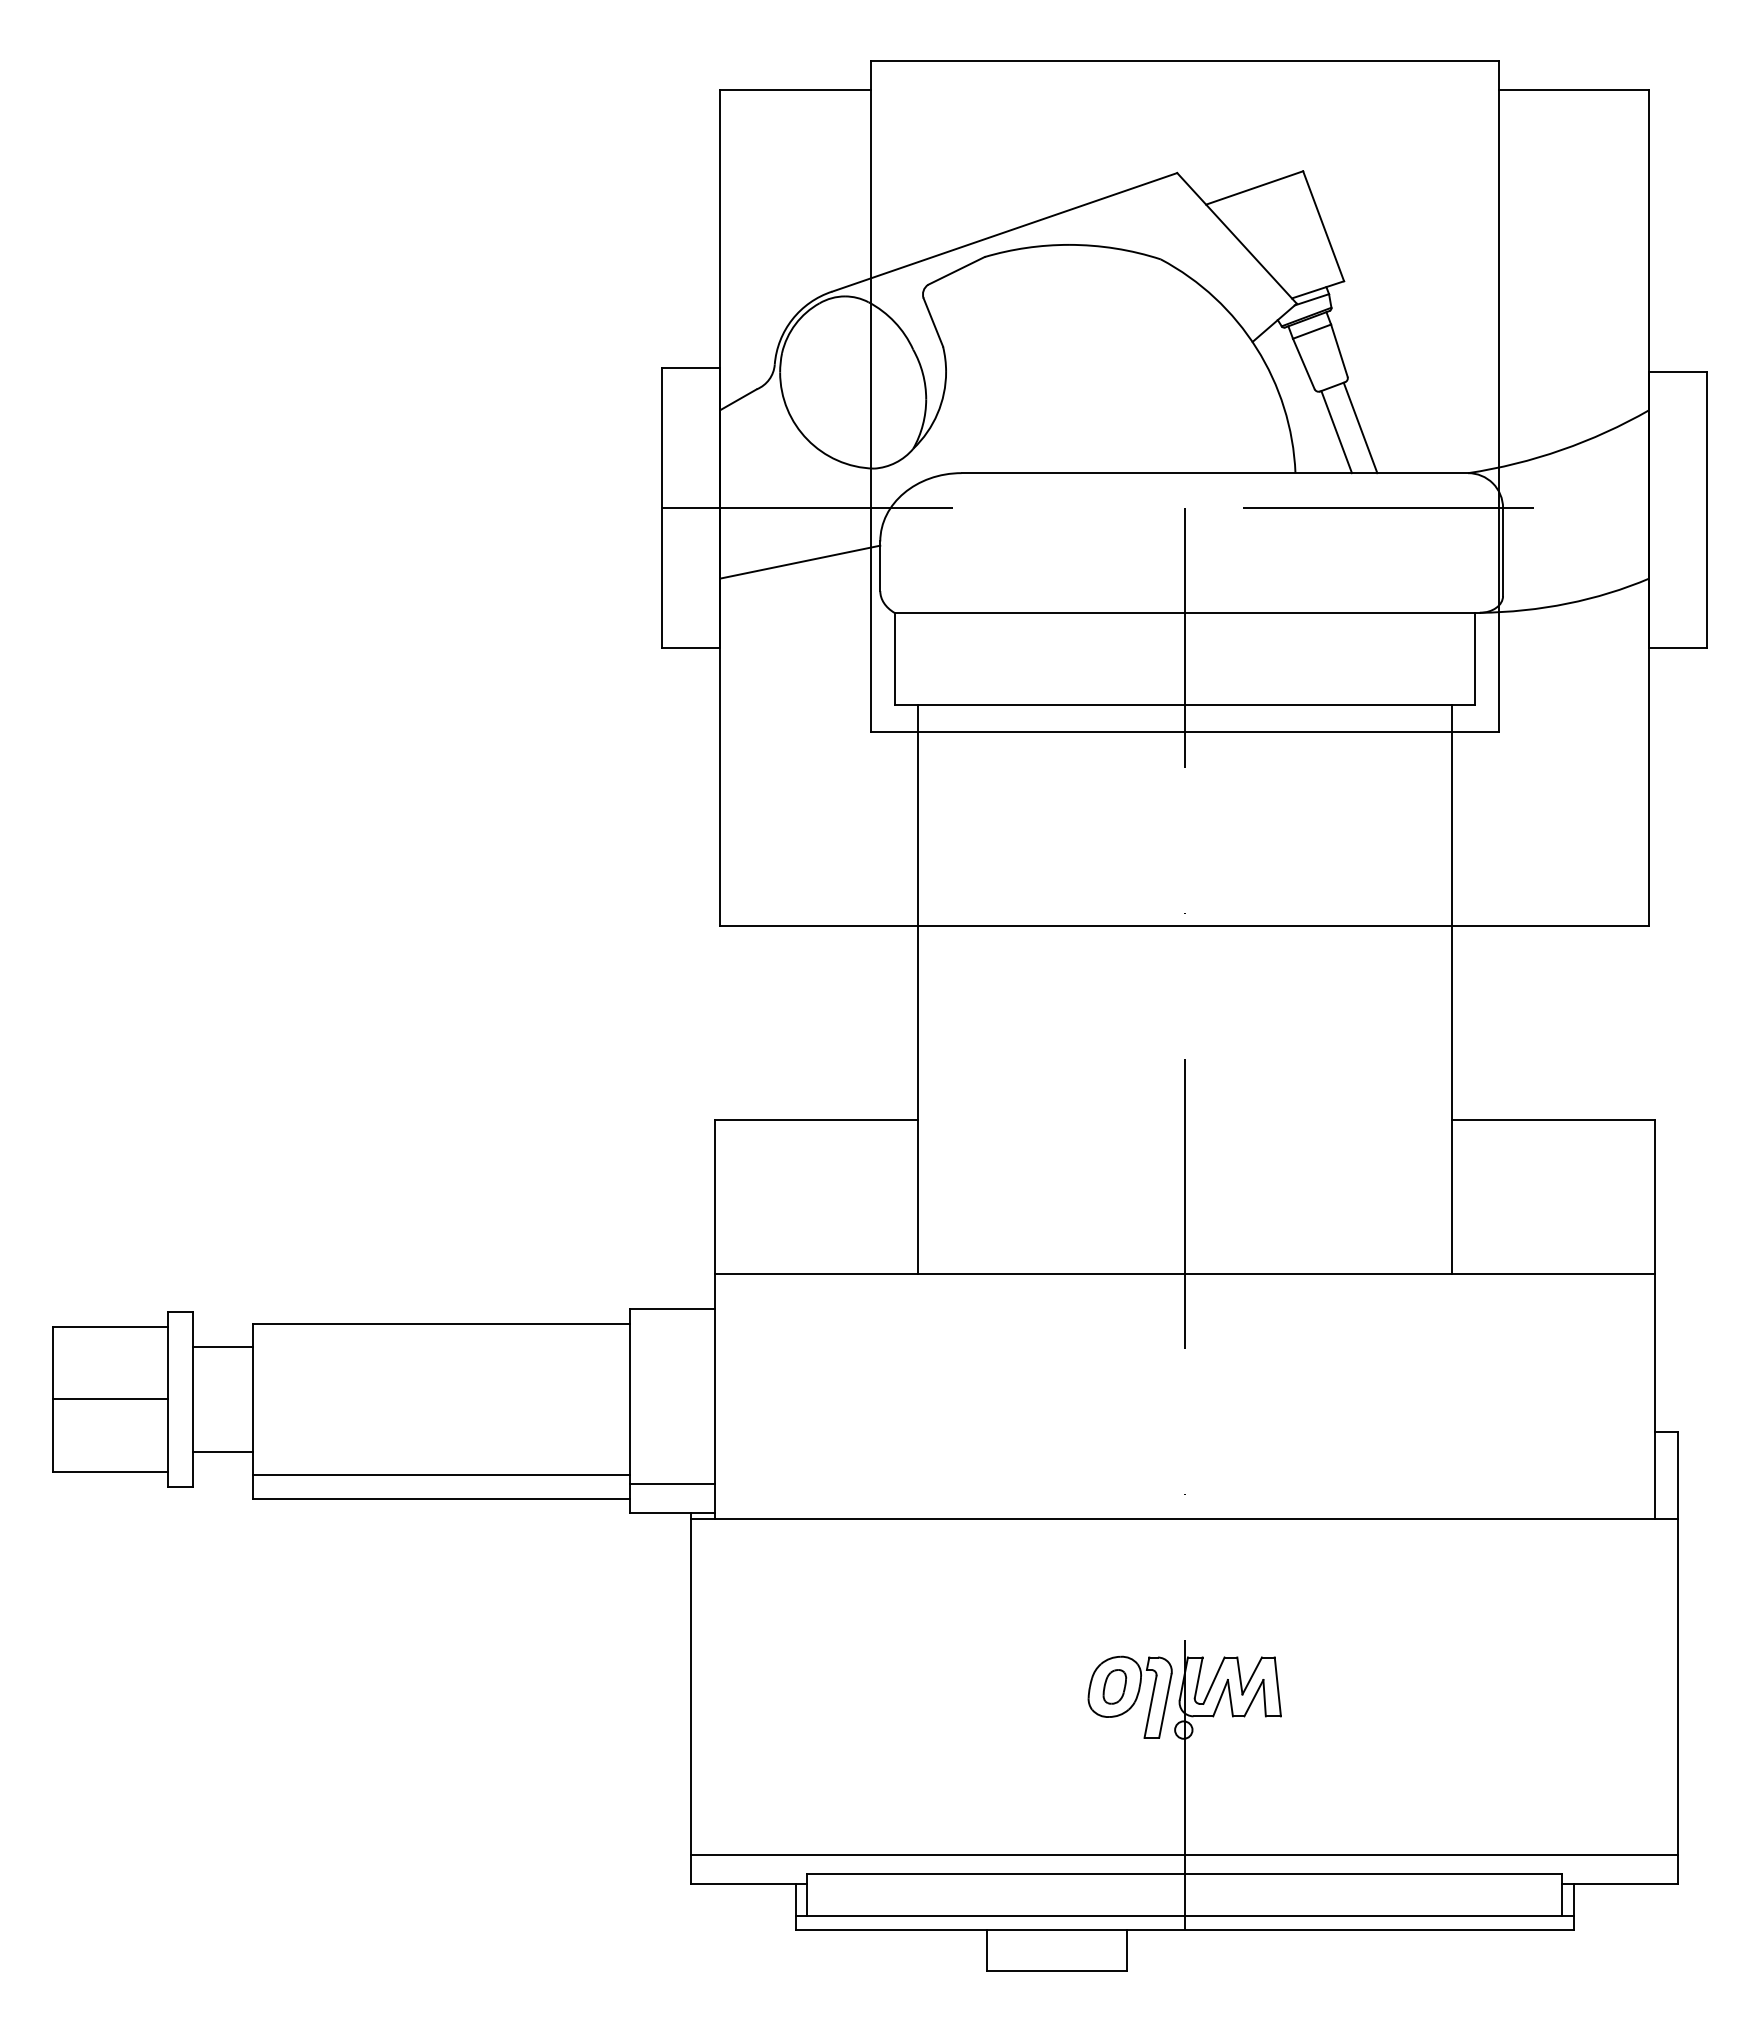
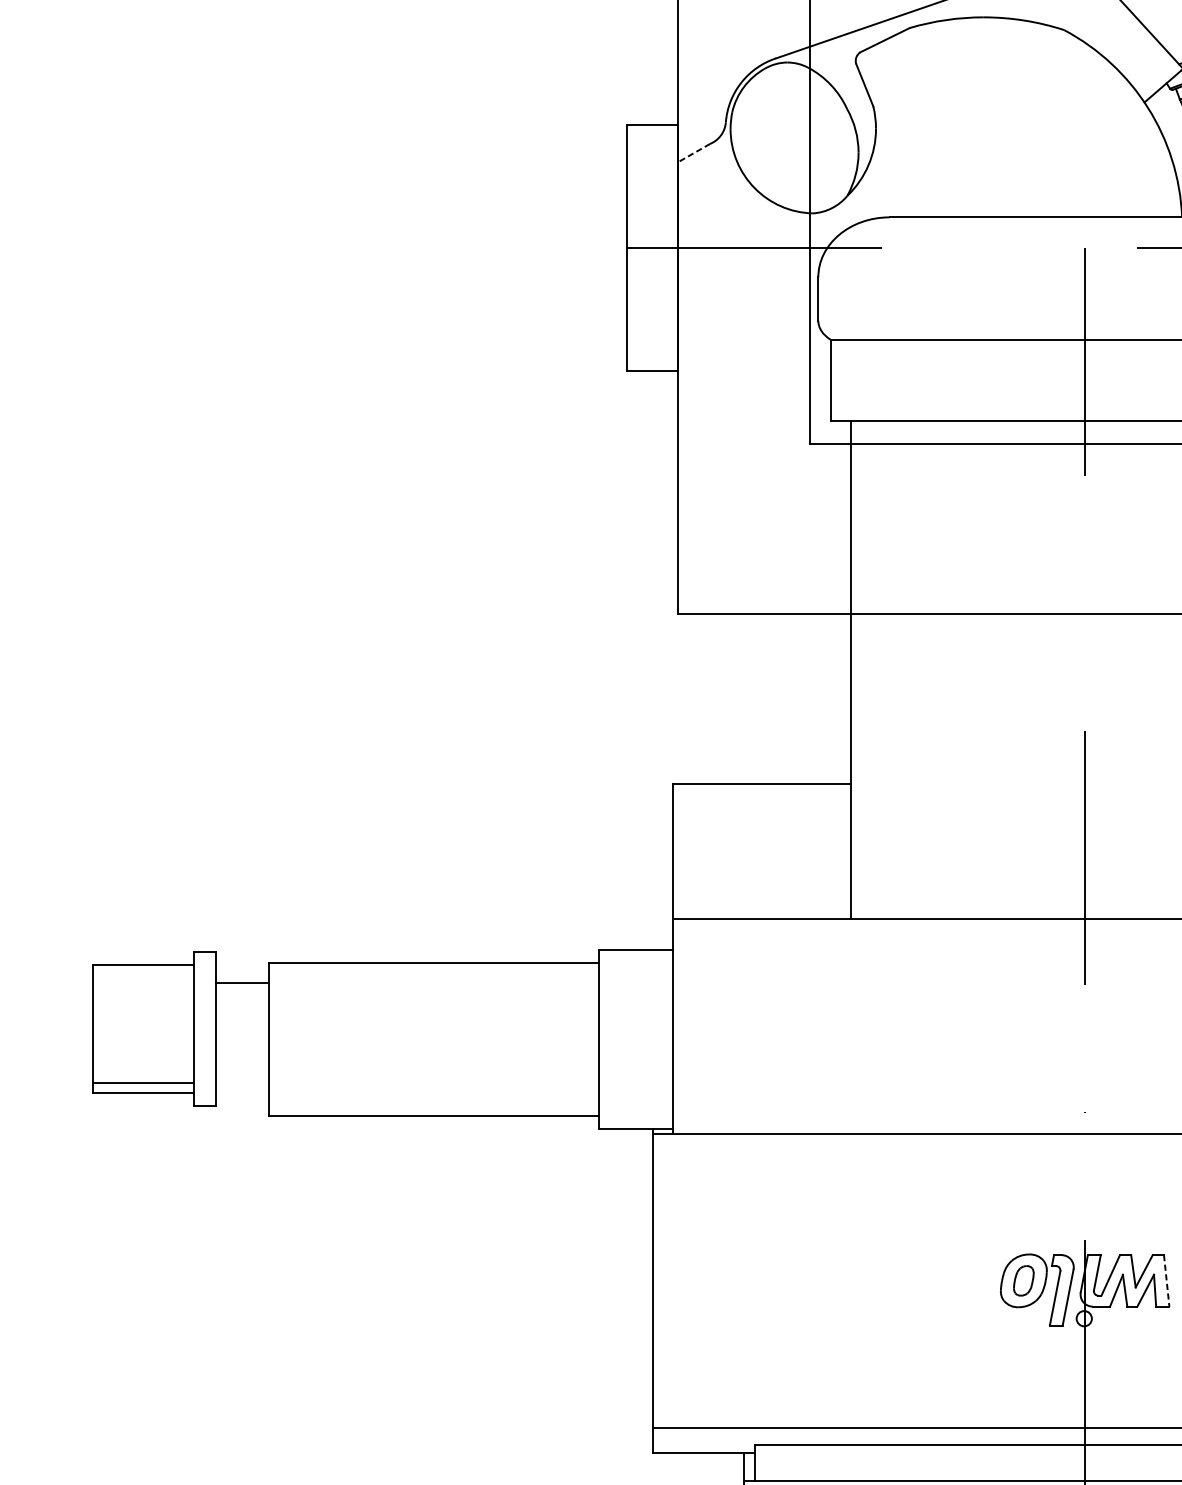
line: (738, 399) -> (694, 152), solid -> dashed
line: (800, 561) -> (748, 294), removed
line: (110, 1399) -> (143, 1083), moved
line: (222, 1451) -> (241, 1074), removed
line: (441, 1474) -> (433, 1094), removed
line: (672, 1484) -> (636, 1103), removed
line: (1277, 1686) -> (1166, 1280), solid -> dashed

